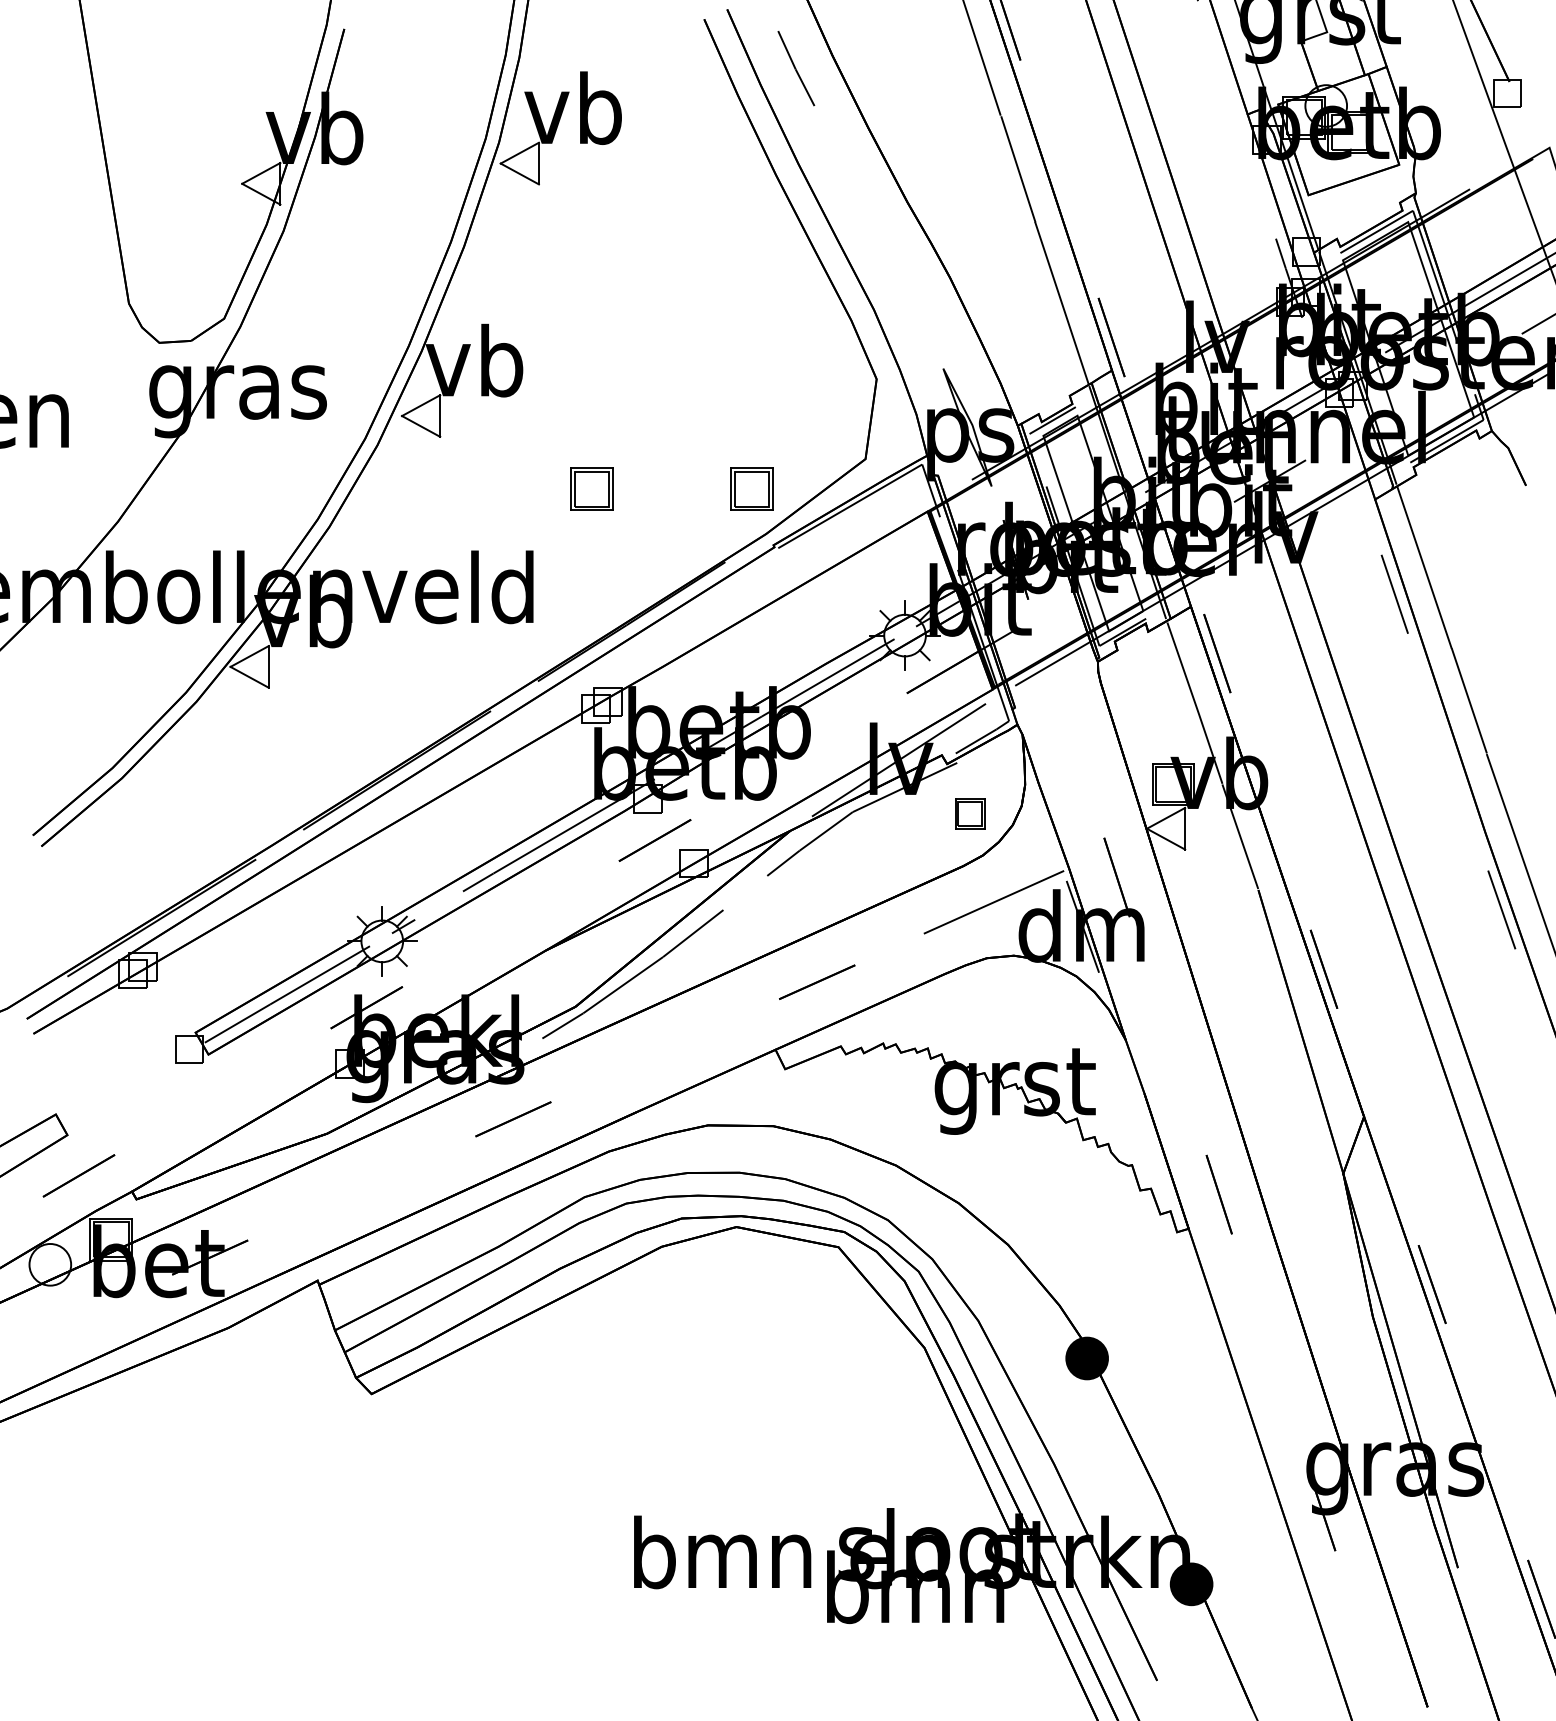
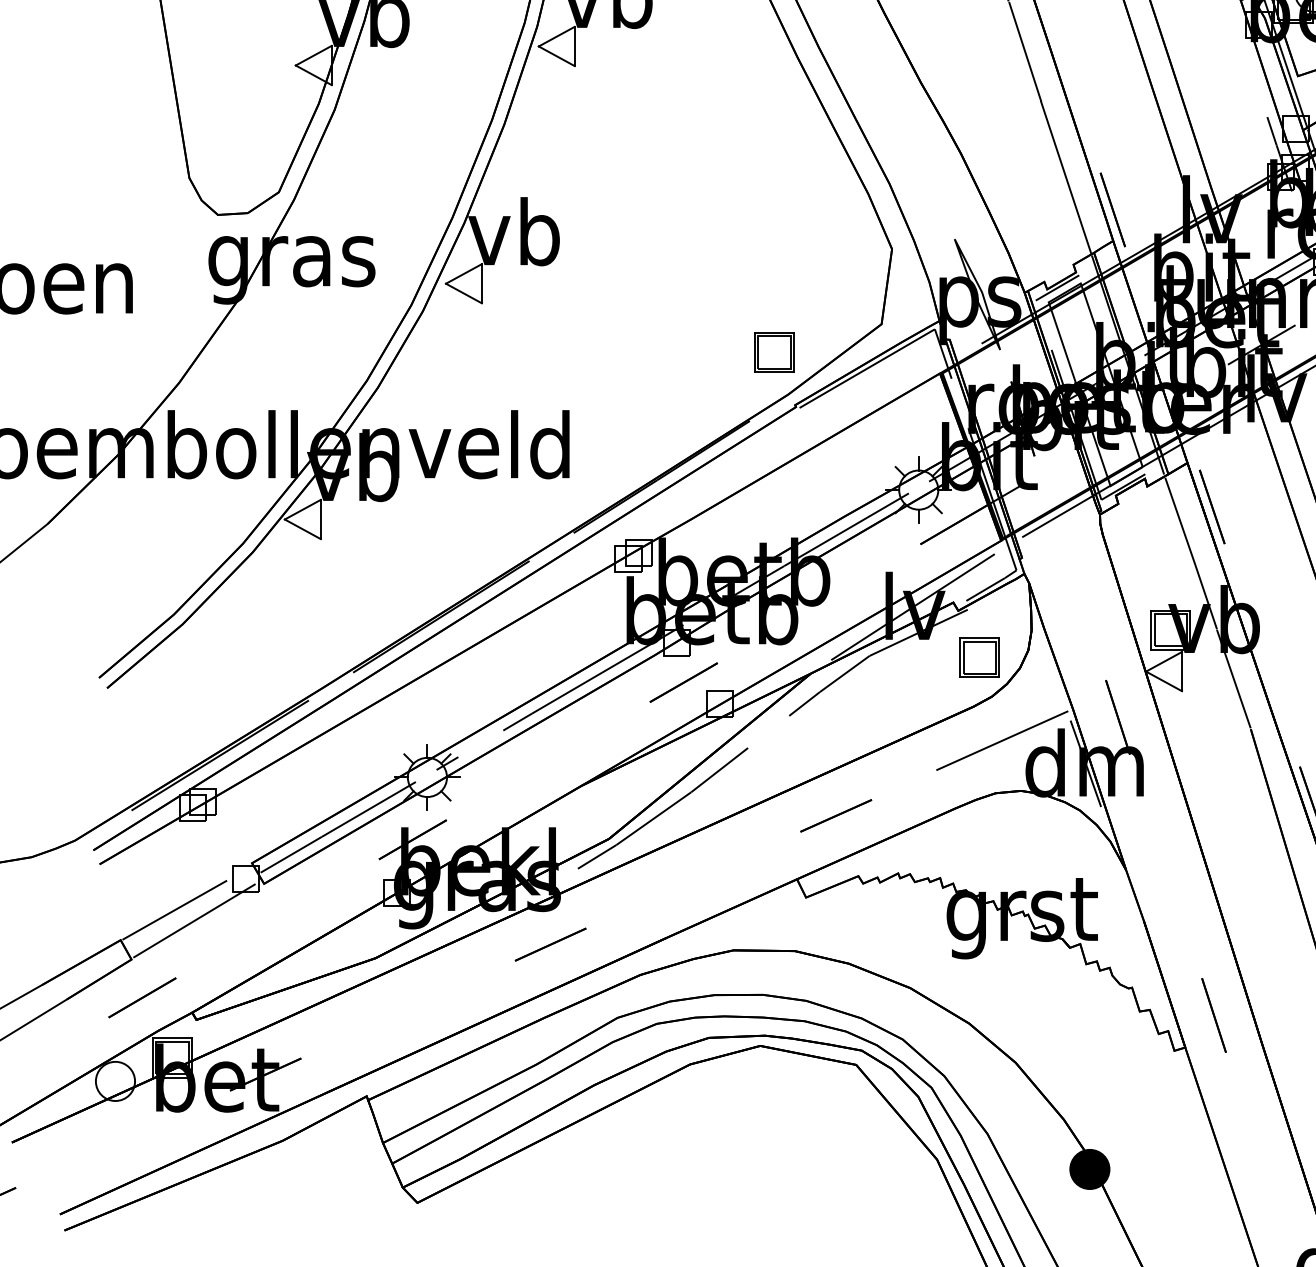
part: (591, 488) -> (624, 351), removed
part: (969, 813) -> (979, 657), size x1.43
line: (113, 1082) -> (174, 910), added
line: (134, 1093) -> (194, 920), added

